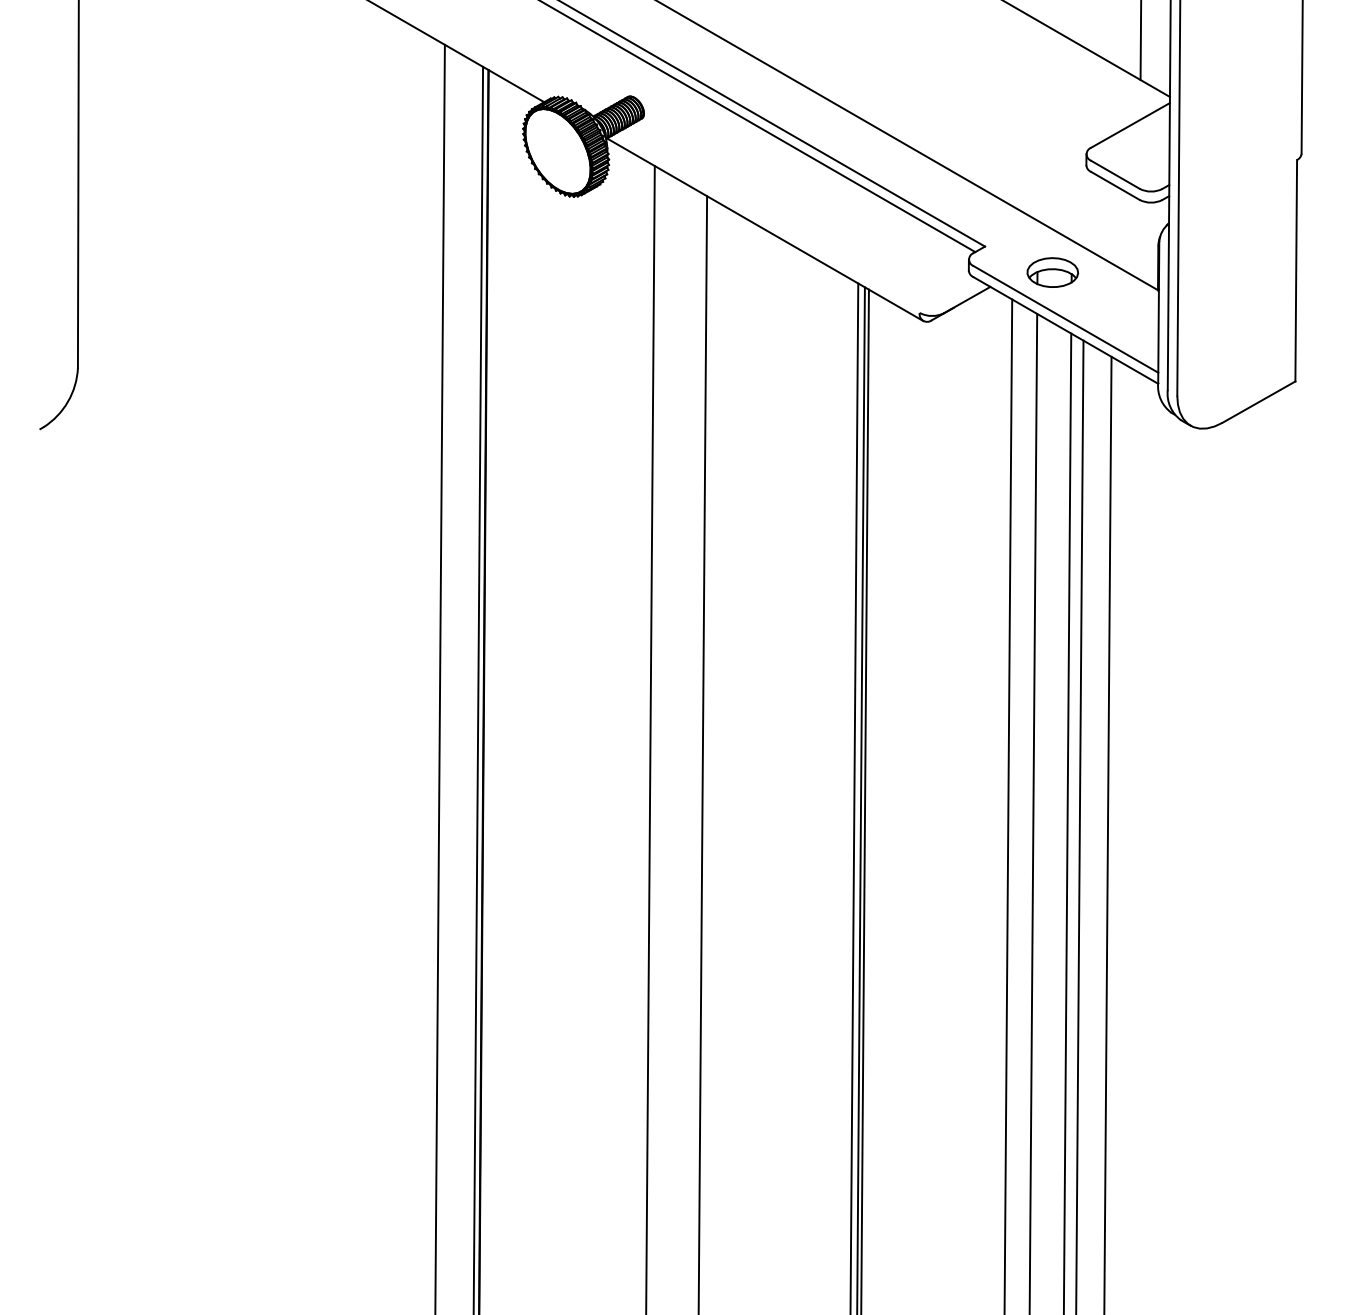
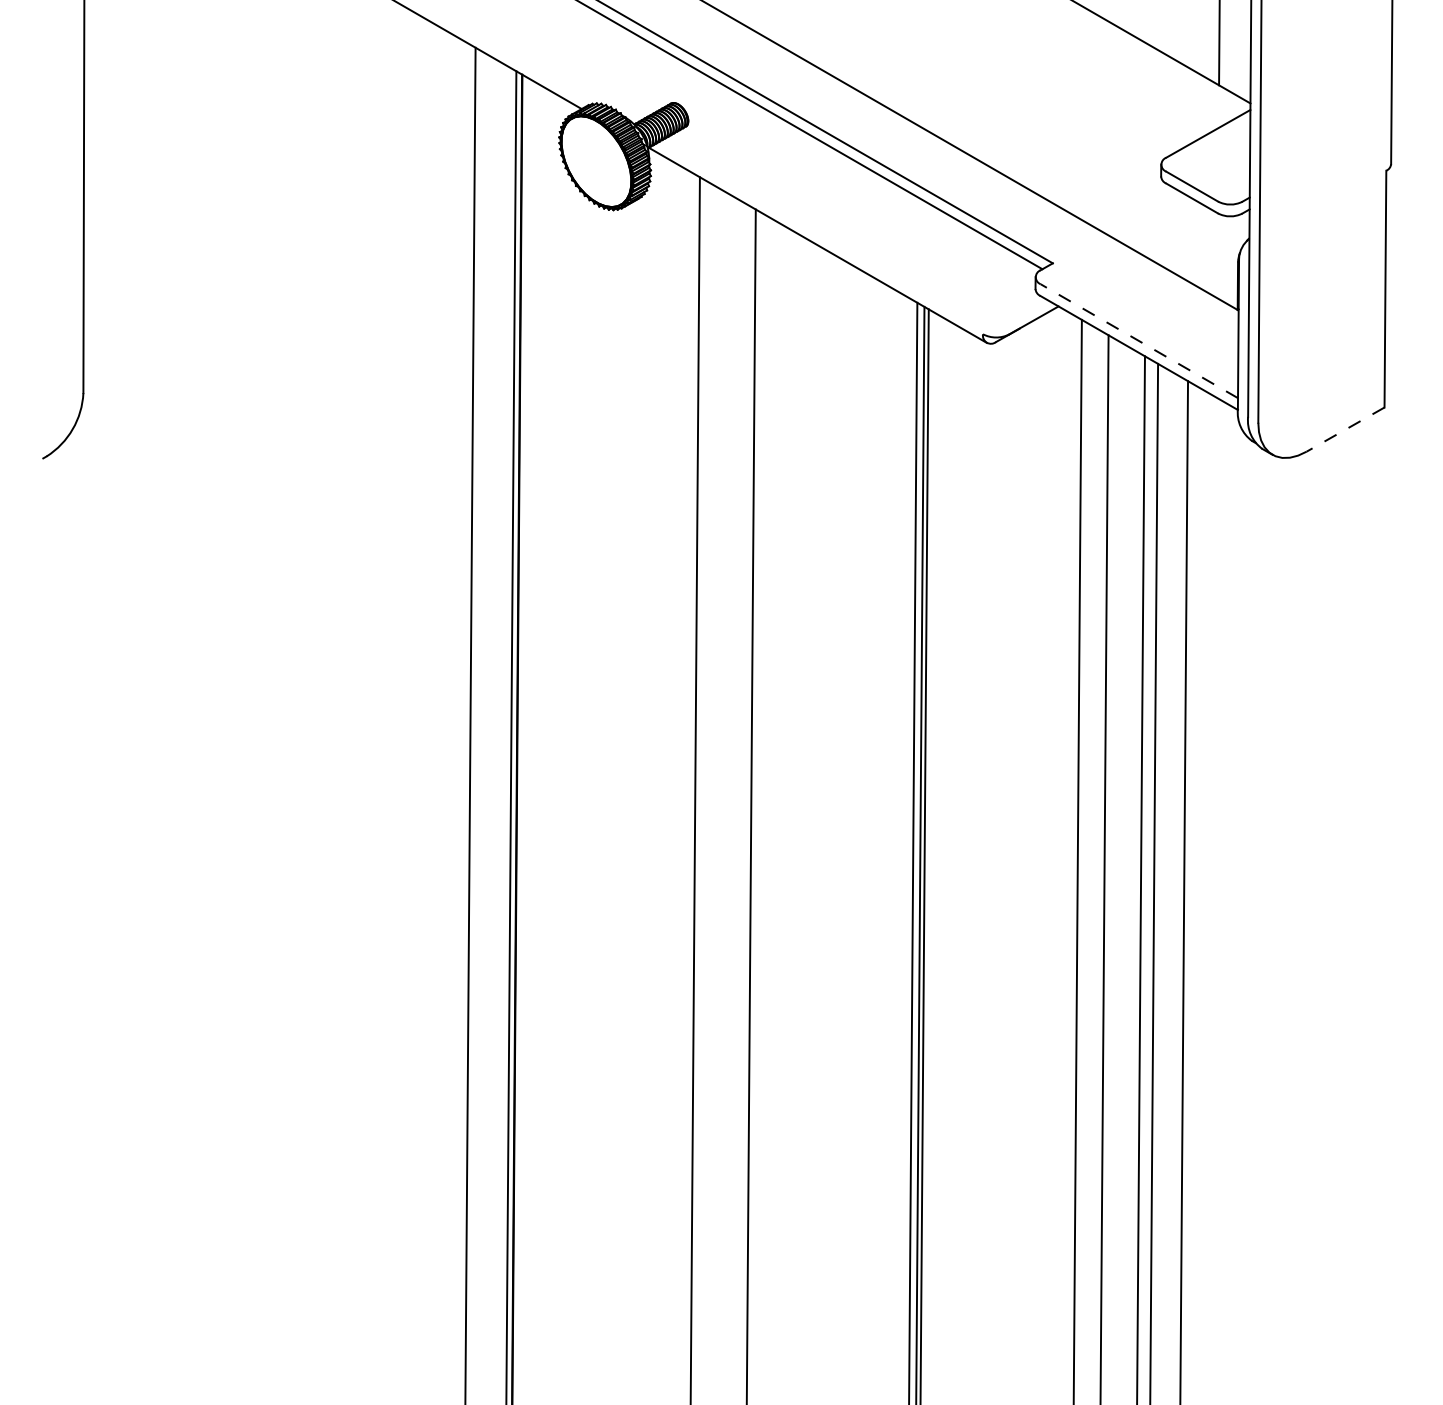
part: (1053, 271) -> (1125, 290), removed
line: (1066, 319) -> (1139, 341), solid -> dashed
line: (1258, 402) -> (1345, 429), solid -> dashed

